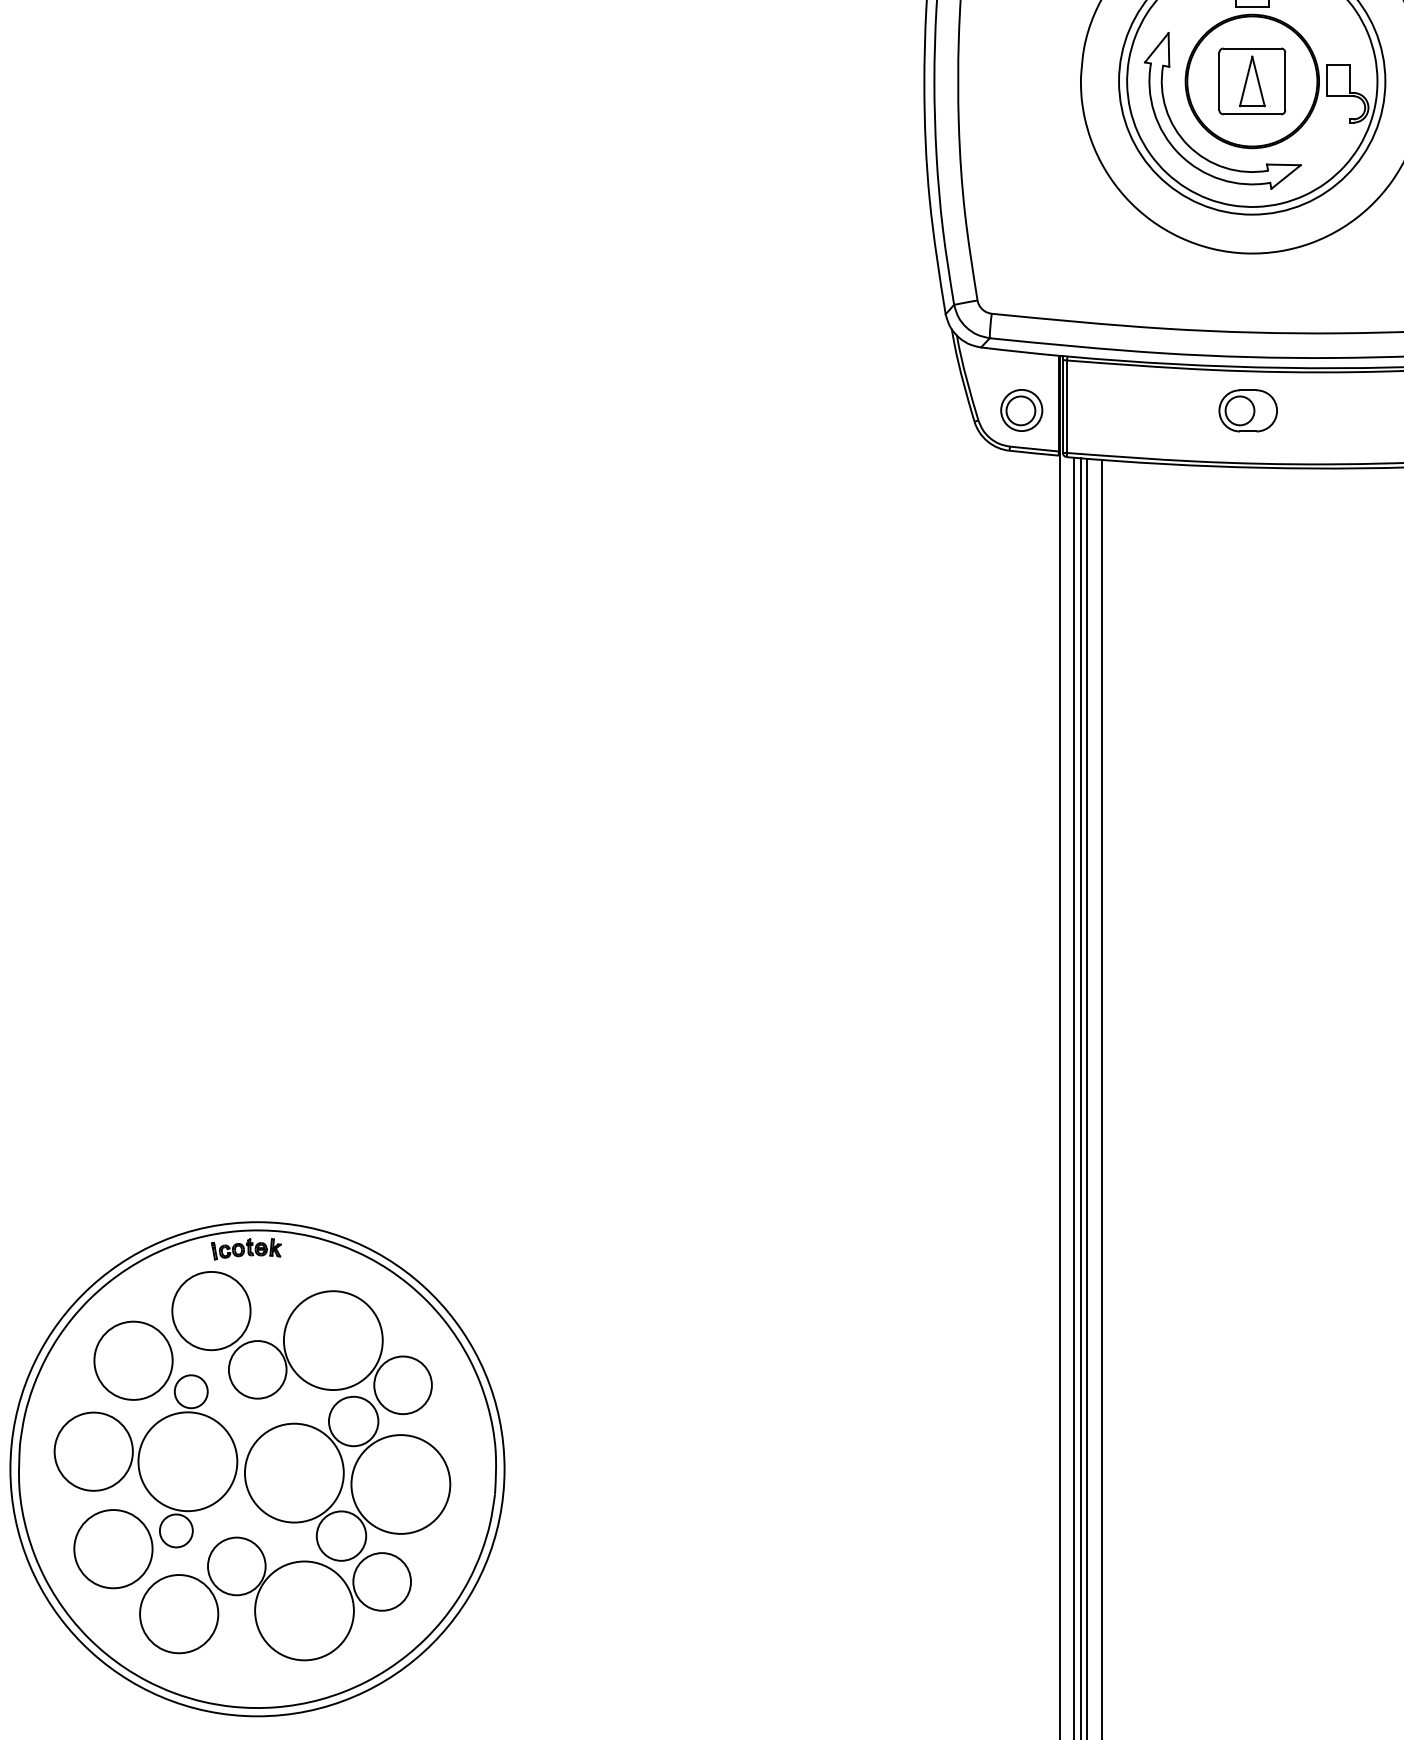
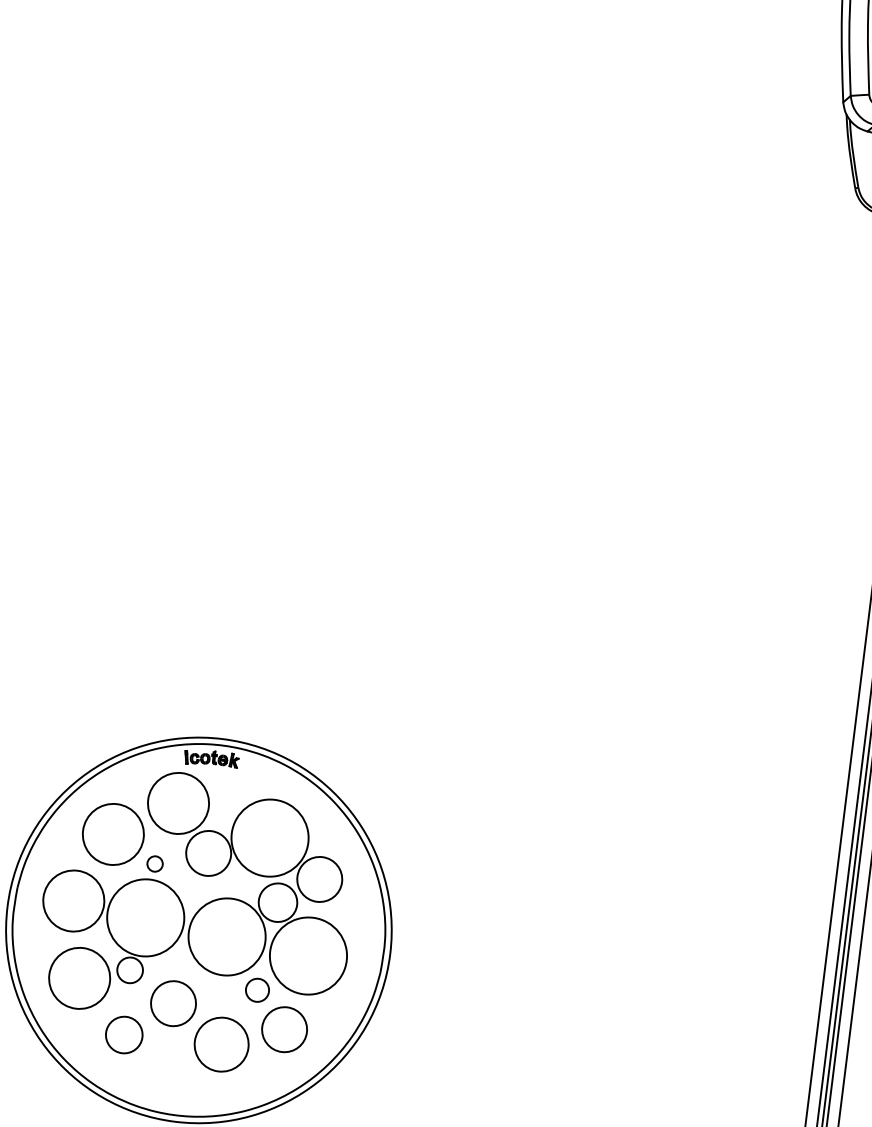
circle: (190, 1391) -> (154, 863), size x0.6
circle: (341, 1535) -> (257, 989), size x0.6
circle: (304, 1610) -> (221, 1044), size x0.7
circle: (179, 1614) -> (124, 1035), size x0.6

